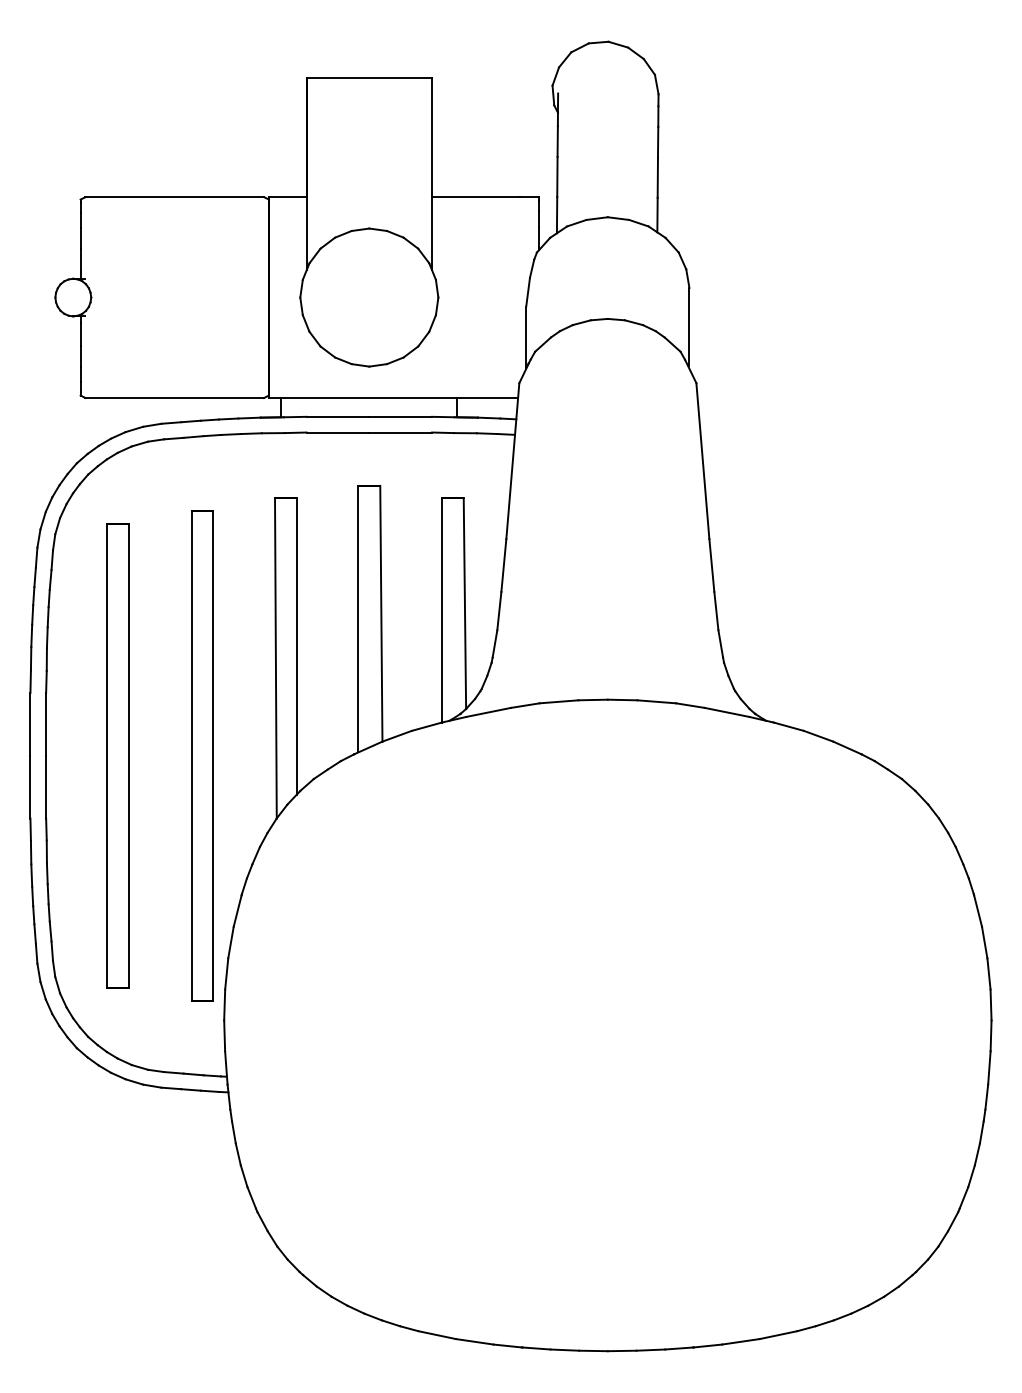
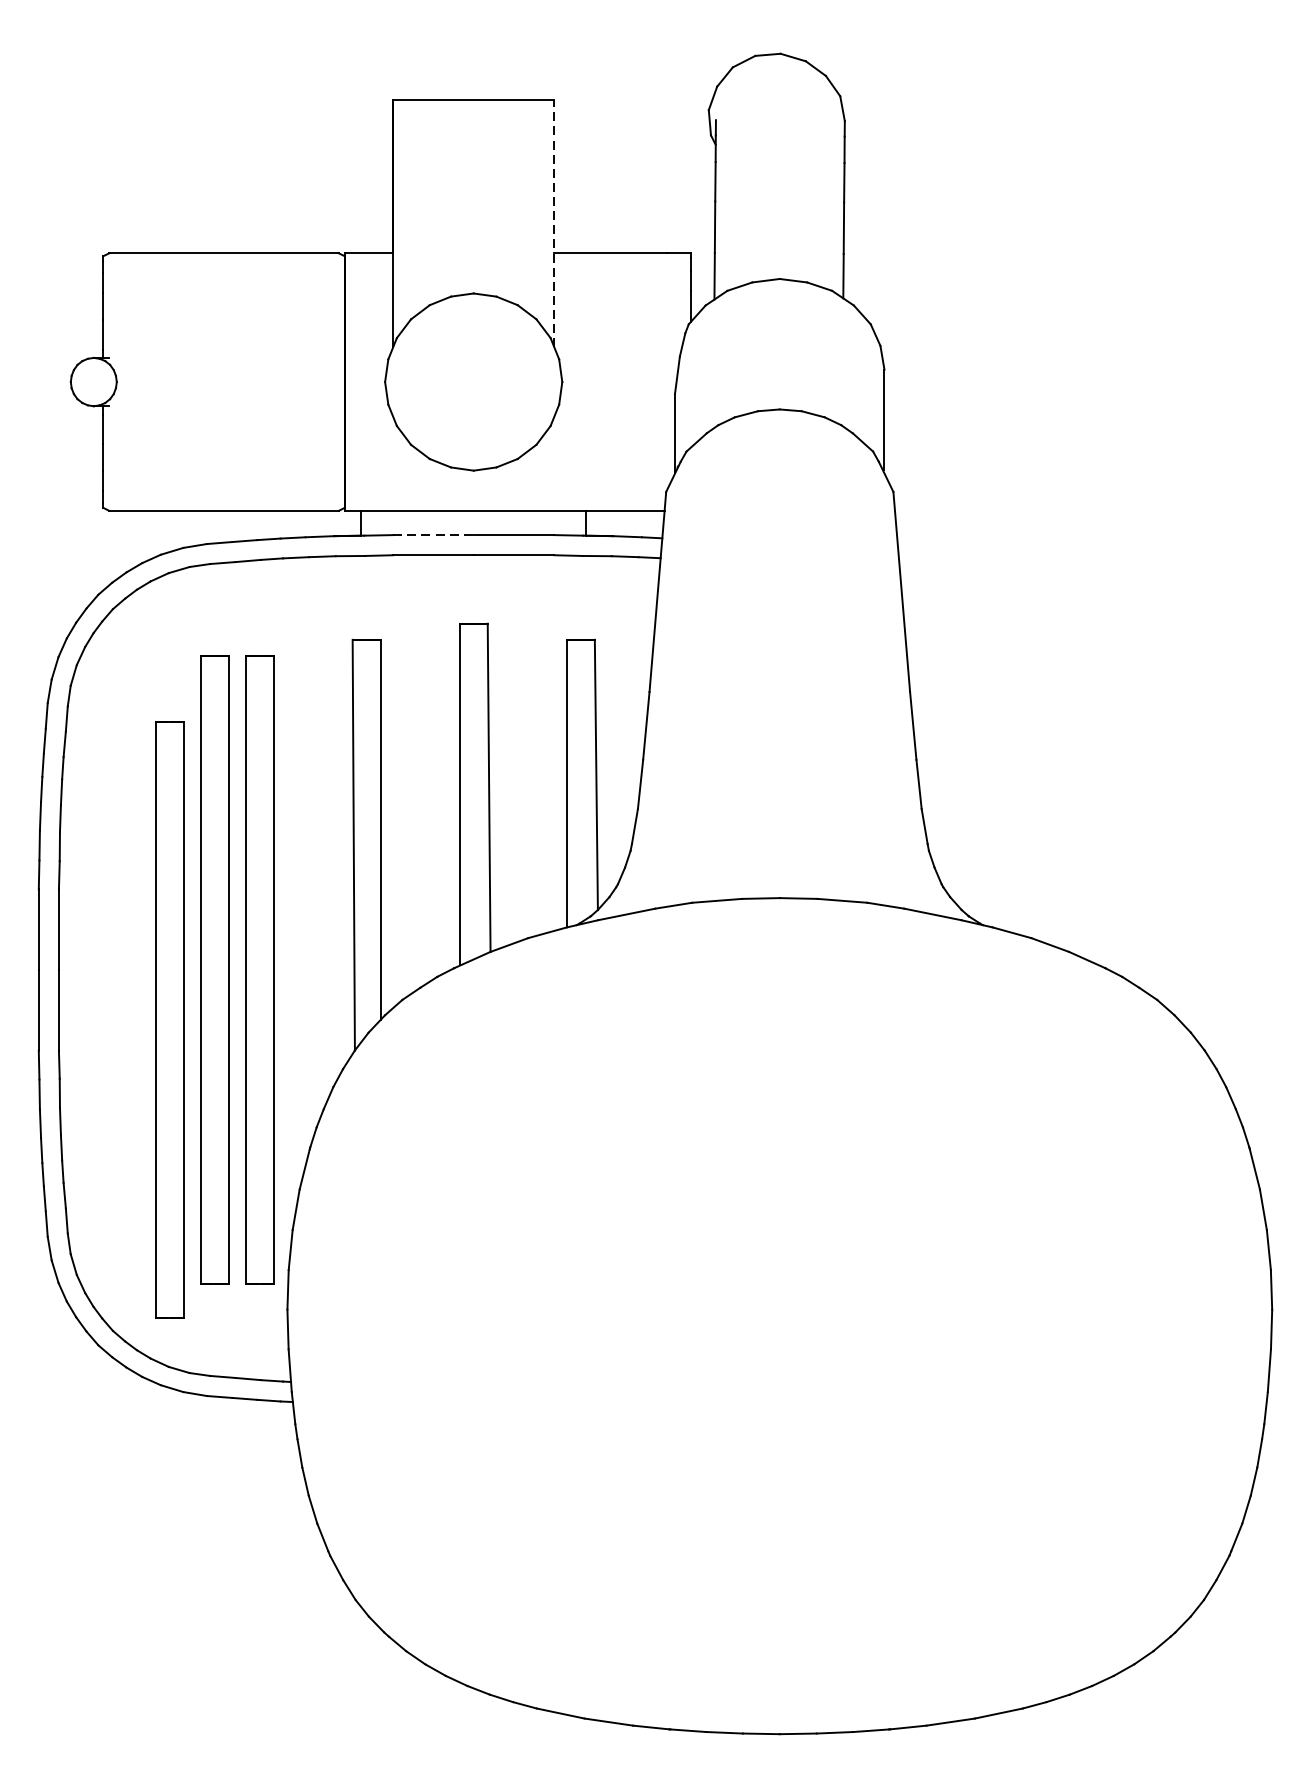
line: (432, 173) -> (554, 222), solid -> dashed
line: (338, 416) -> (434, 534), solid -> dashed
part: (117, 755) -> (168, 1019), moved
part: (167, 755) -> (214, 969), added

